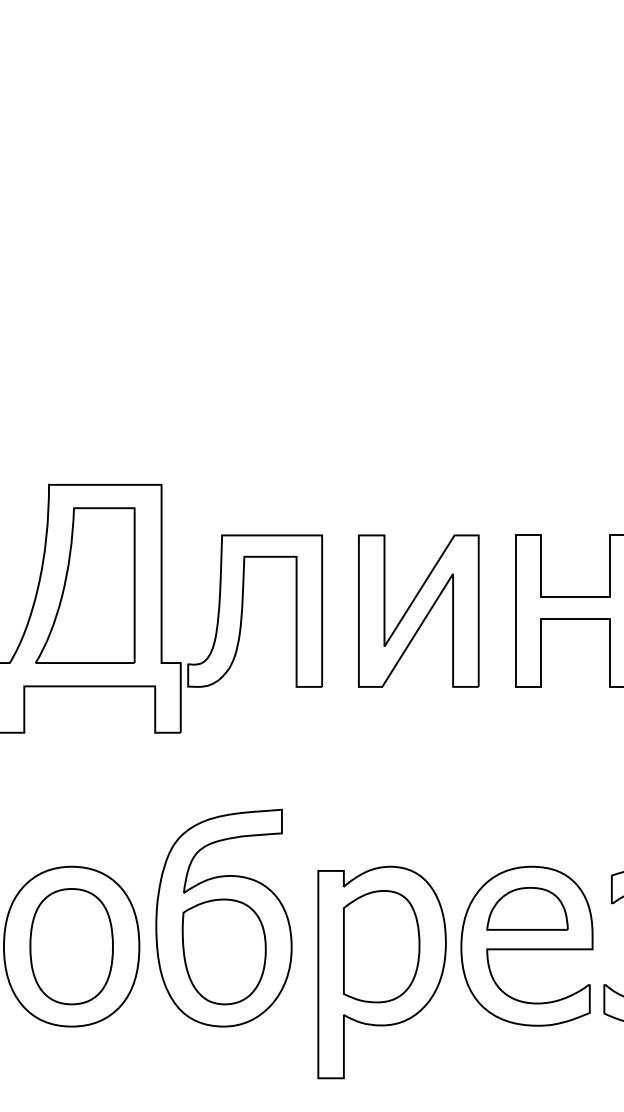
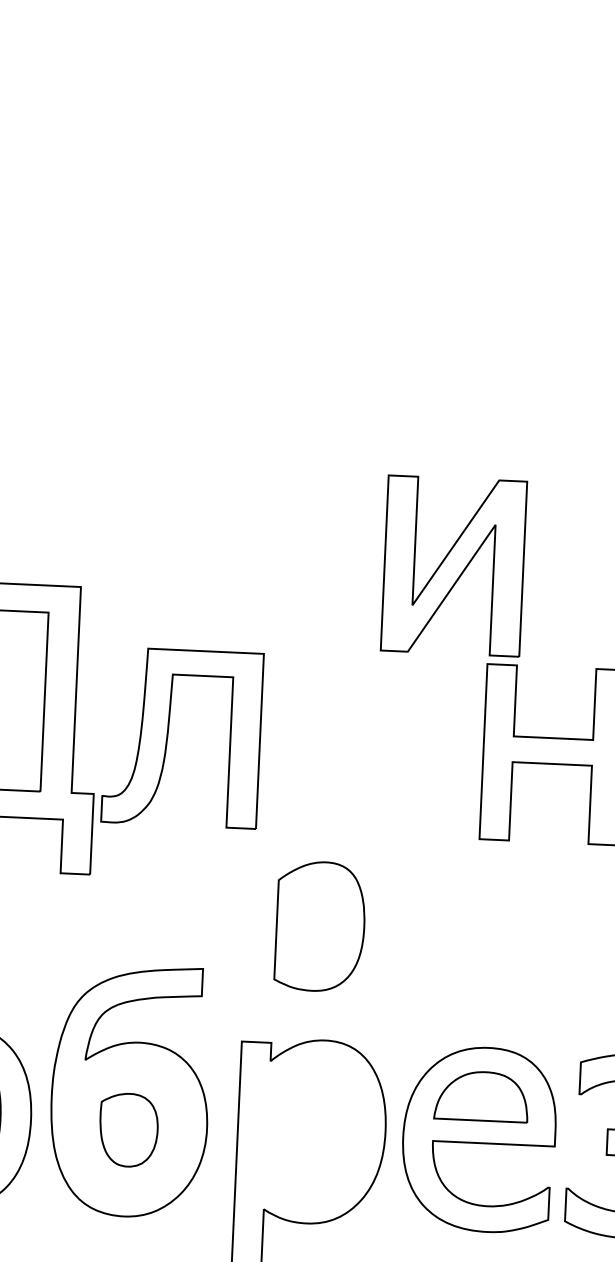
part: (418, 610) -> (453, 565), moved
part: (381, 946) -> (320, 926), moved
part: (223, 951) -> (128, 1129), size x0.6

